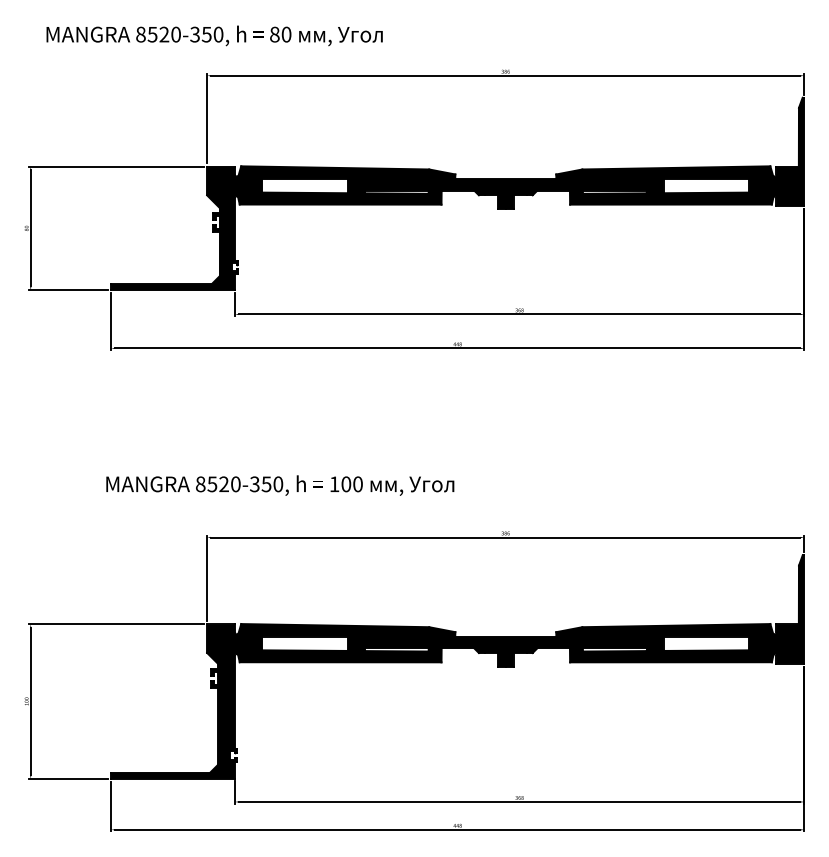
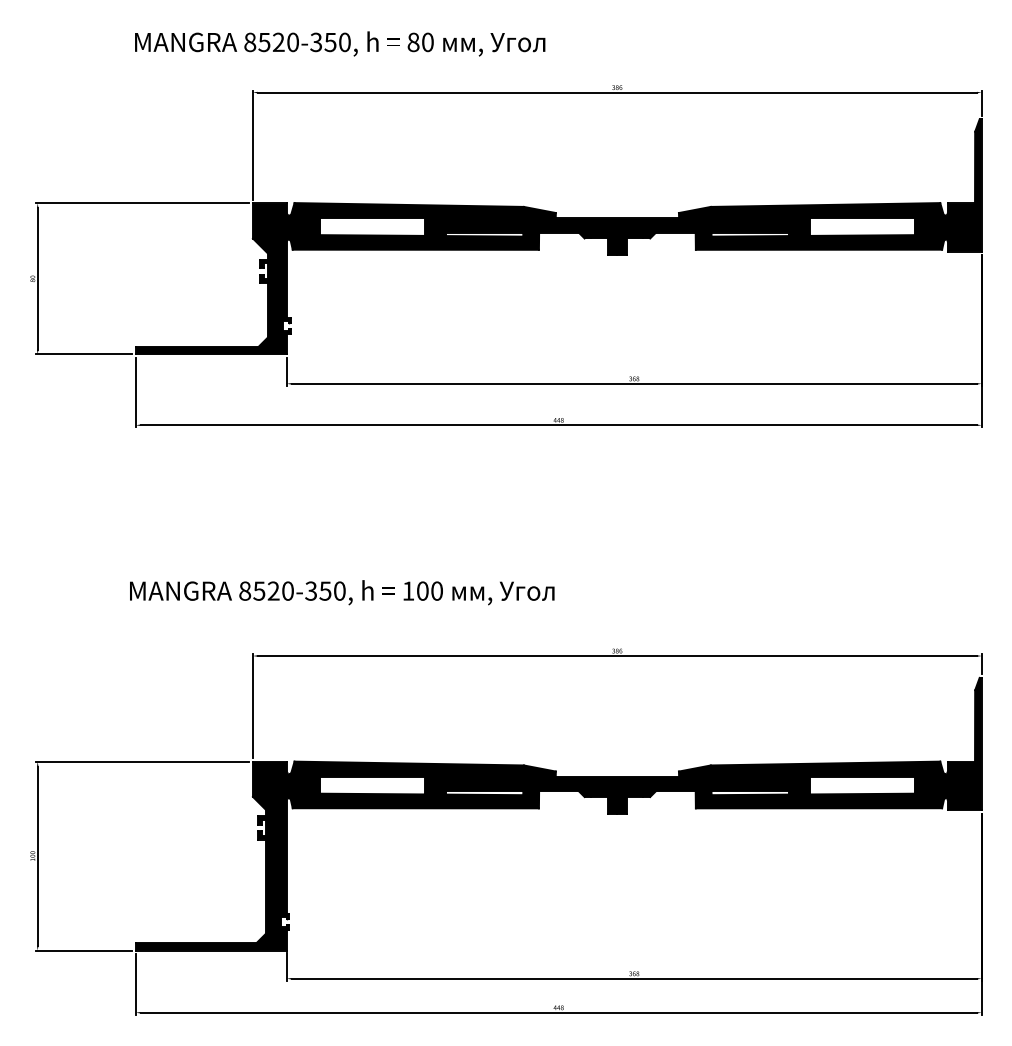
text: (214, 35) -> (340, 43), moved

